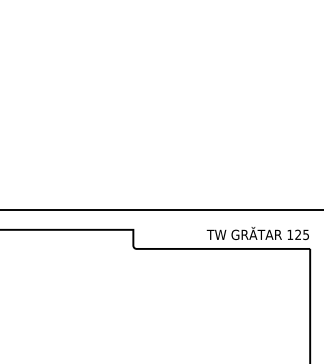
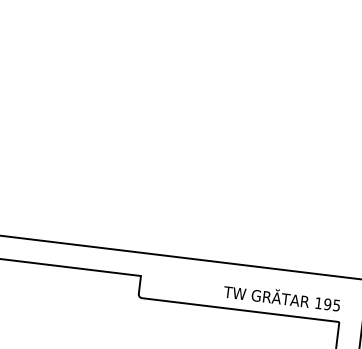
text: (298, 234) -> (328, 304), 125 -> 195

